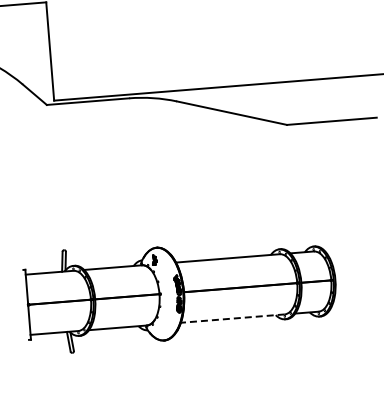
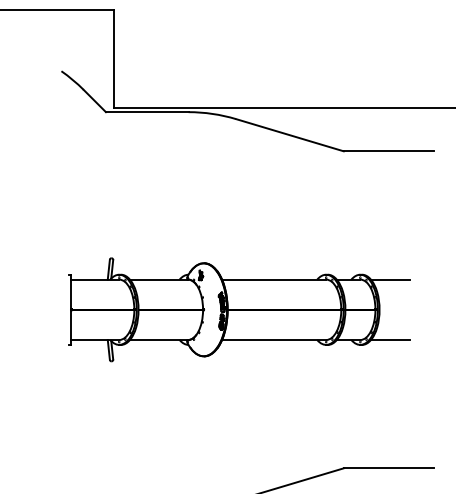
line: (343, 248) -> (390, 279), added
line: (348, 309) -> (390, 340), added
line: (232, 319) -> (273, 340), dashed -> solid

